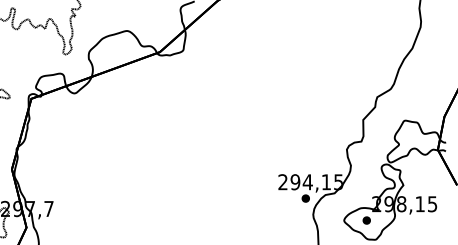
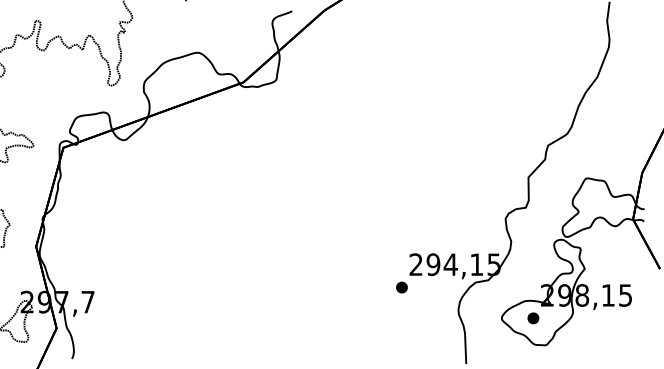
part: (305, 198) -> (401, 287), moved

